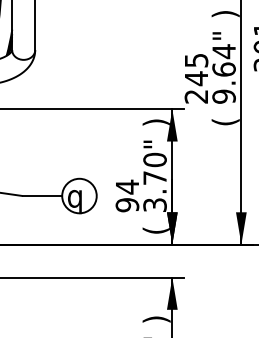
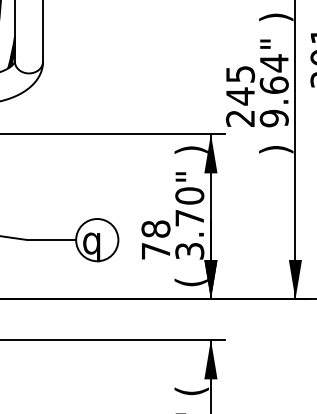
text: (225, 122) -> (276, 149), ( -> )
text: (127, 195) -> (155, 239), 94 -> 78
text: (156, 319) -> (191, 391), ) -> (

